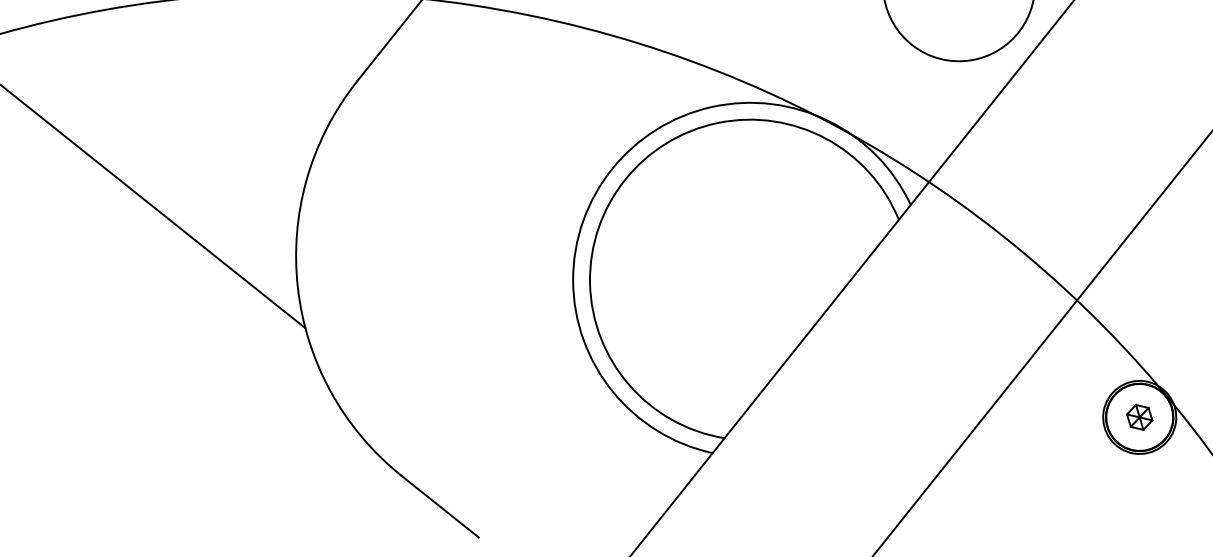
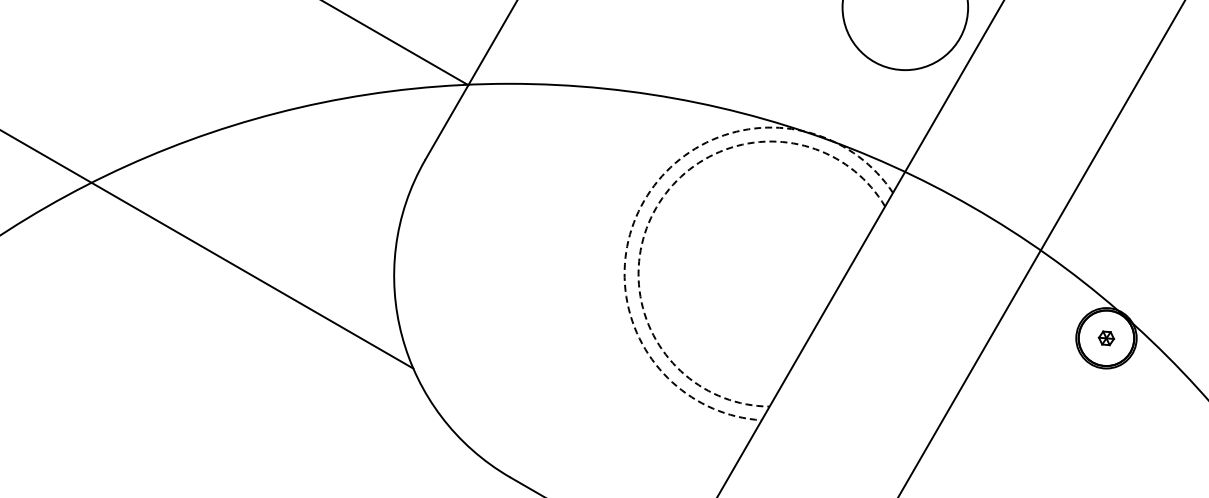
arc: (612, 169) -> (644, 200), solid -> dashed
arc: (625, 179) -> (656, 207), solid -> dashed
part: (1139, 417) -> (1106, 338), size x0.7

